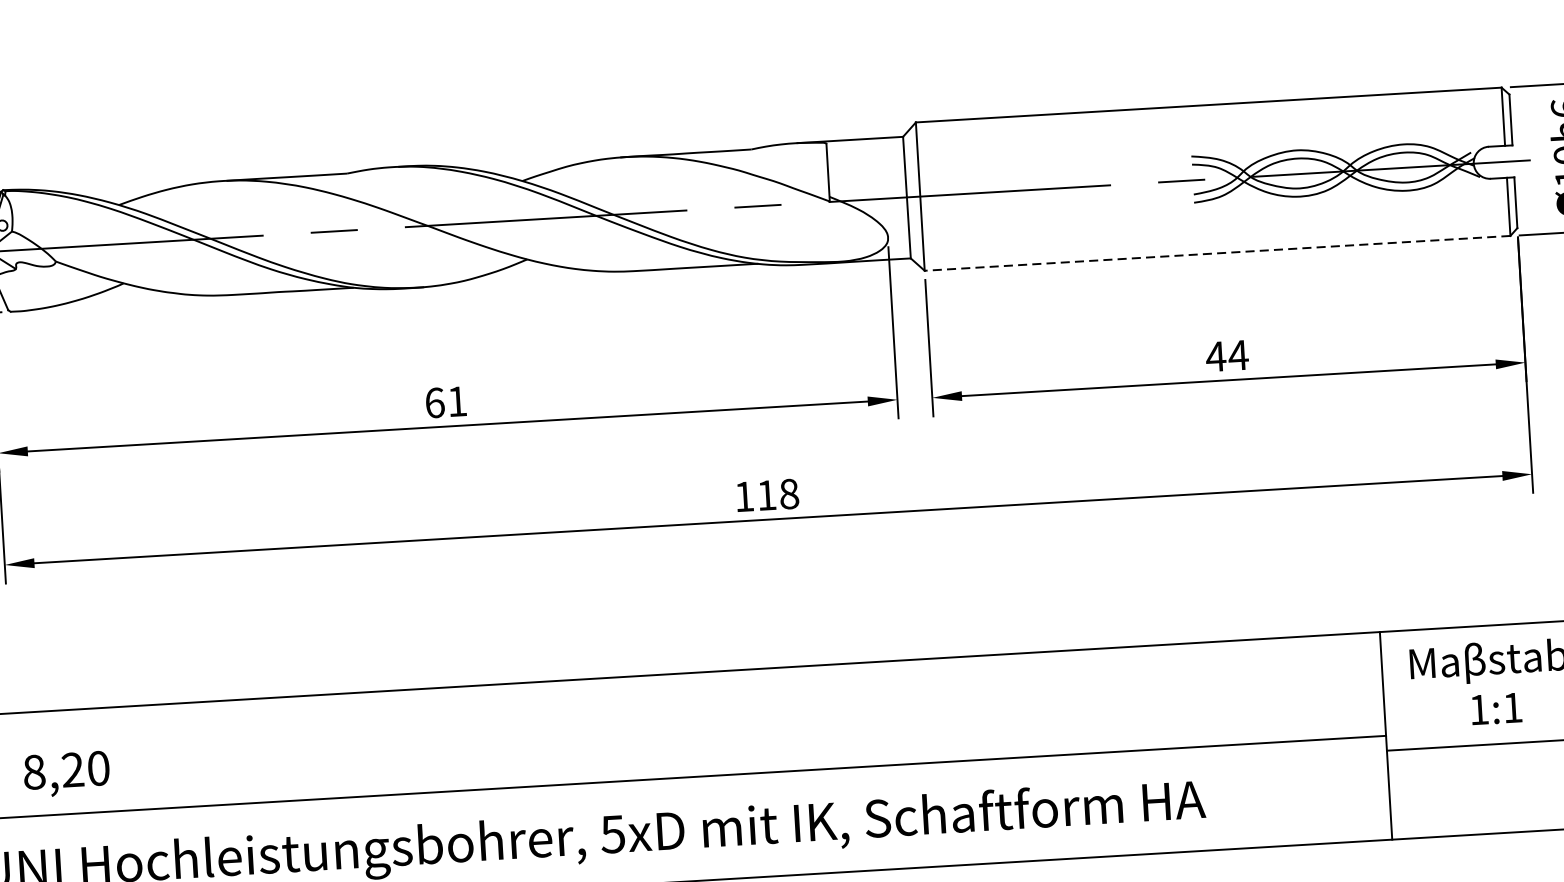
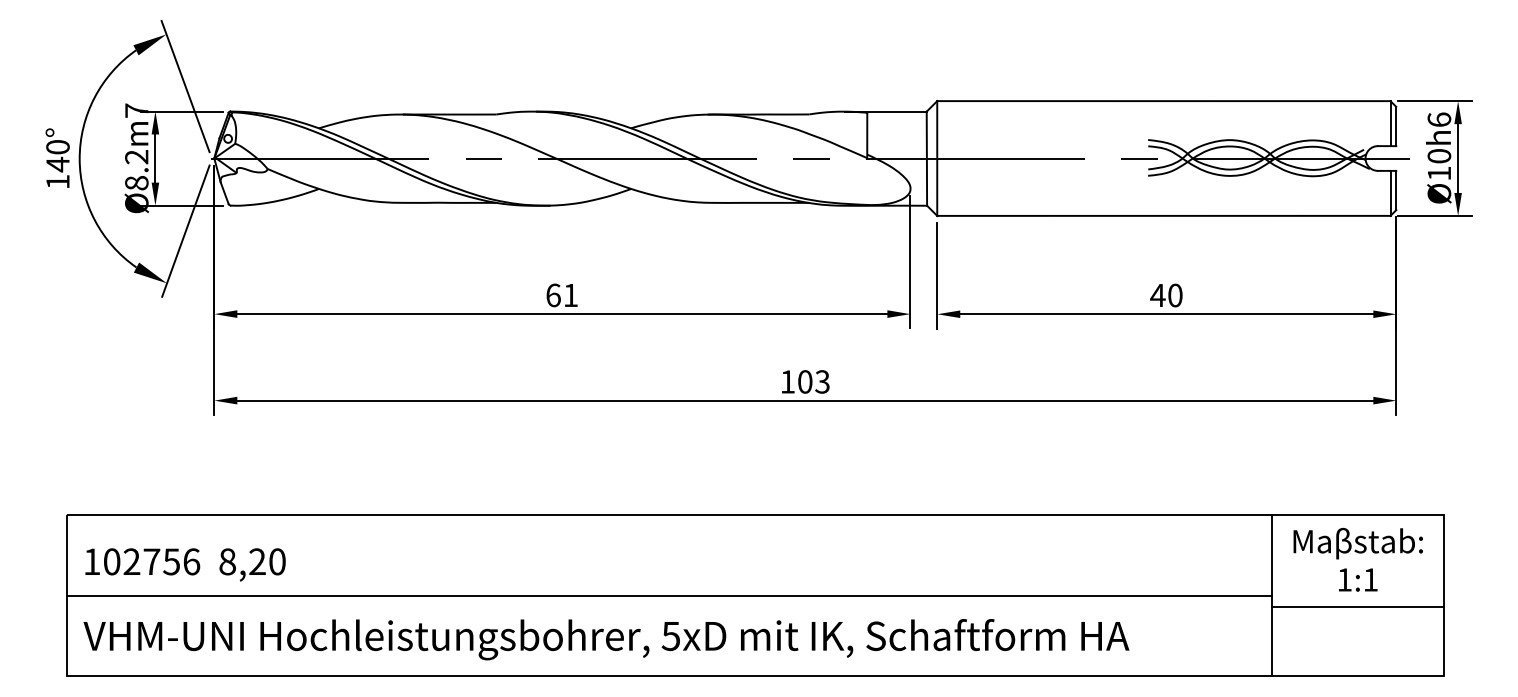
line: (1217, 252) -> (1163, 215), dashed -> solid
text: (1238, 355) -> (1175, 295), 44 -> 40
text: (777, 494) -> (813, 381), 118 -> 103

